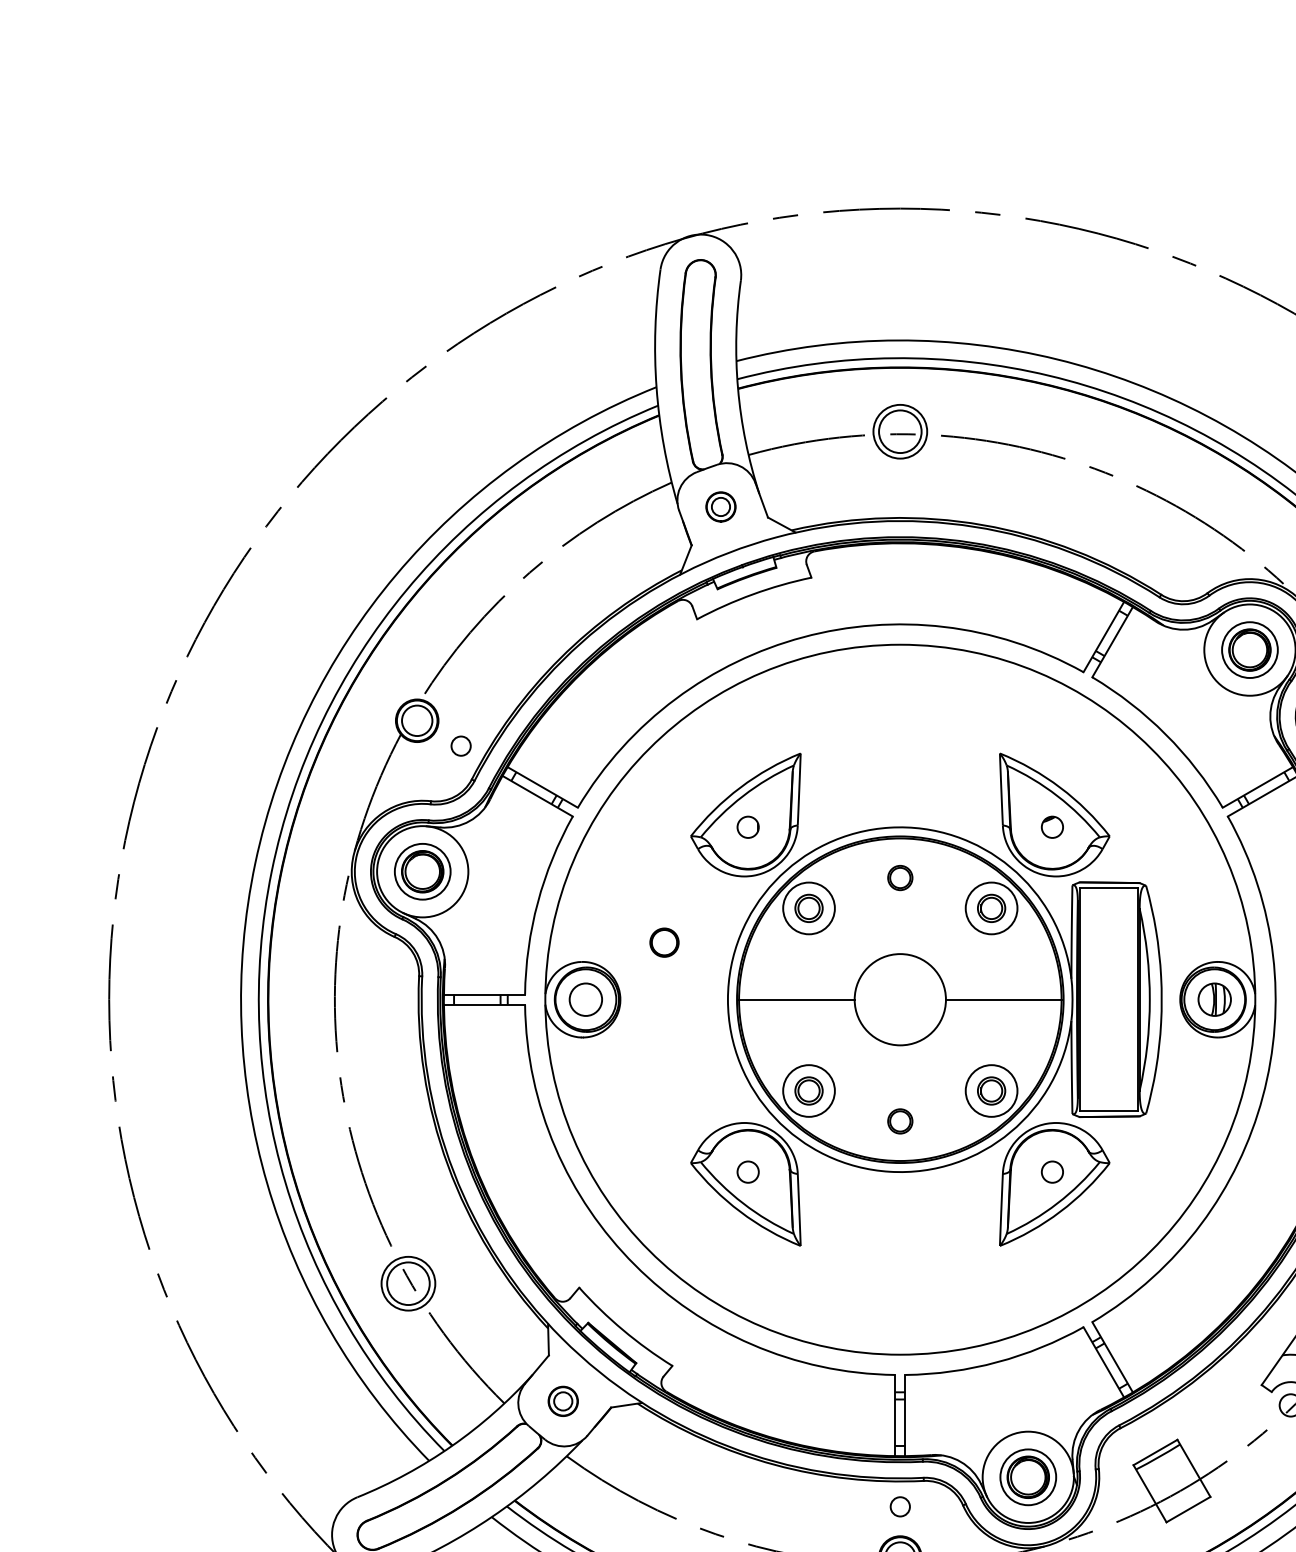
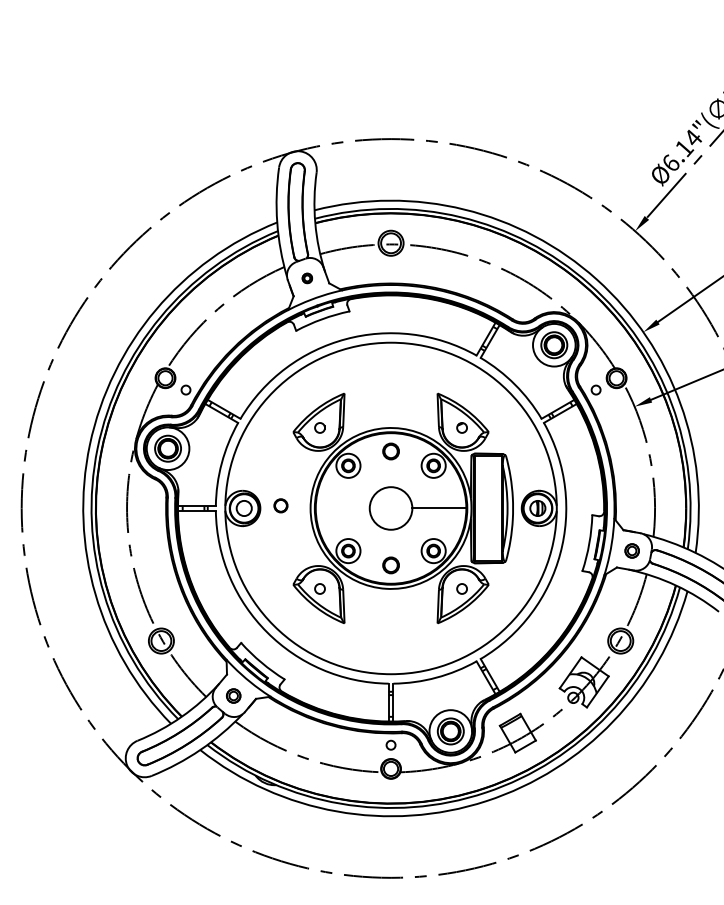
part: (721, 507) -> (307, 278), size x0.7
circle: (899, 877) -> (390, 451), size x1.4
circle: (663, 941) -> (280, 505), moved
line: (796, 999) -> (342, 508), removed
circle: (899, 1119) -> (390, 564), size x1.4

